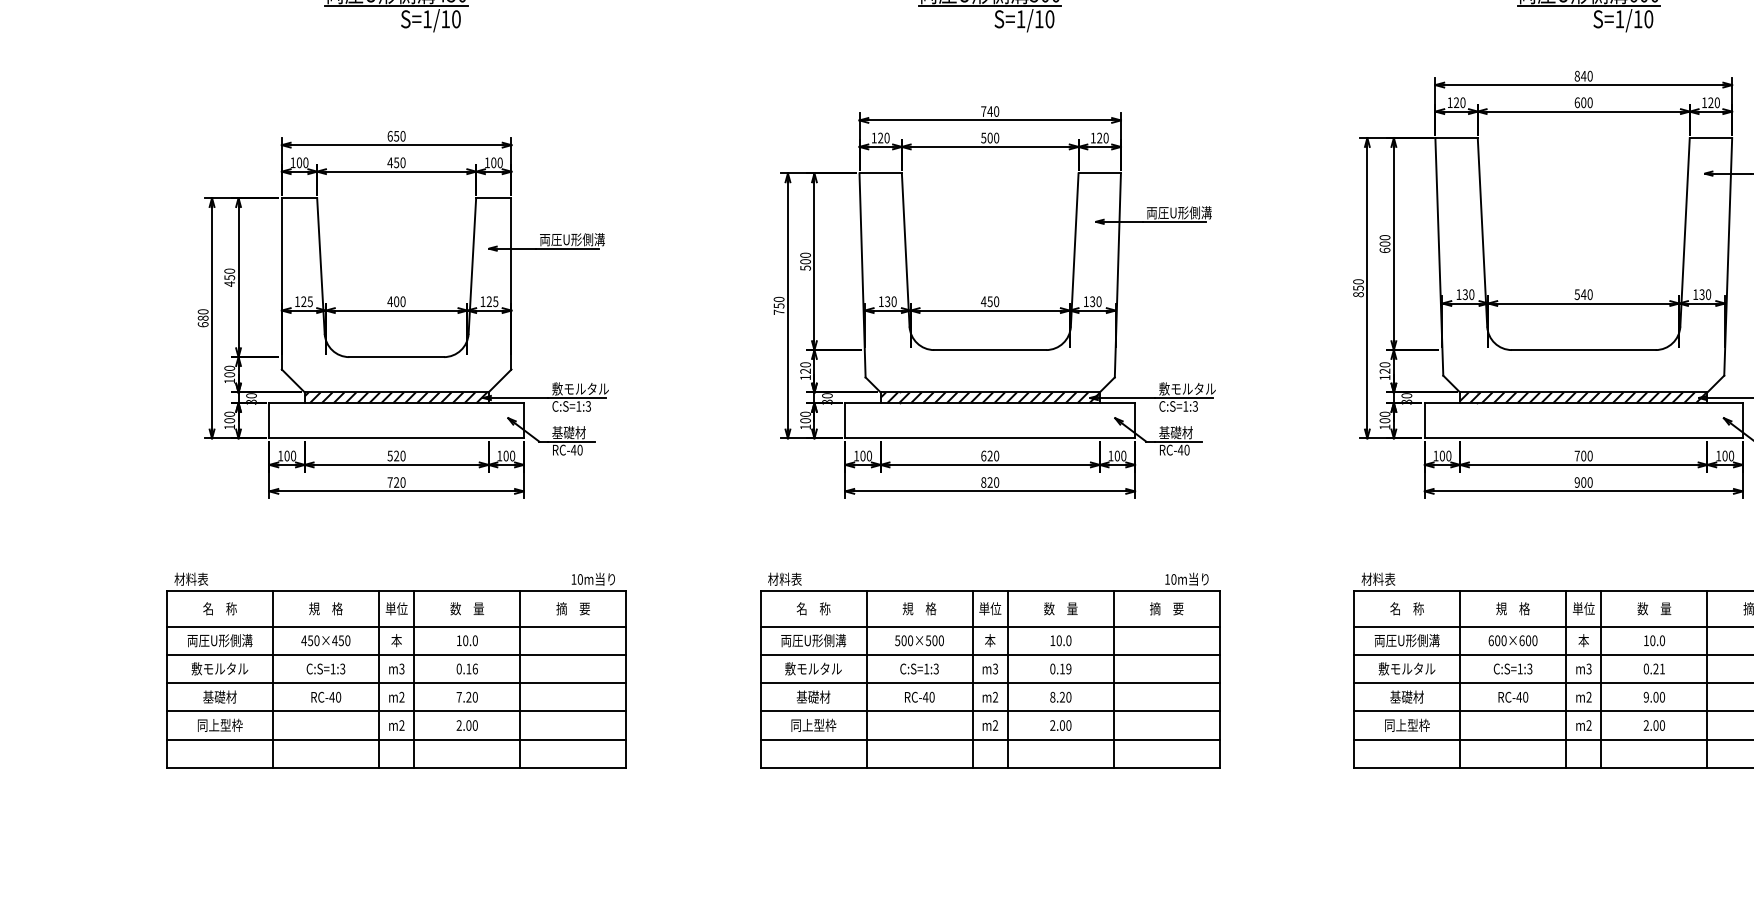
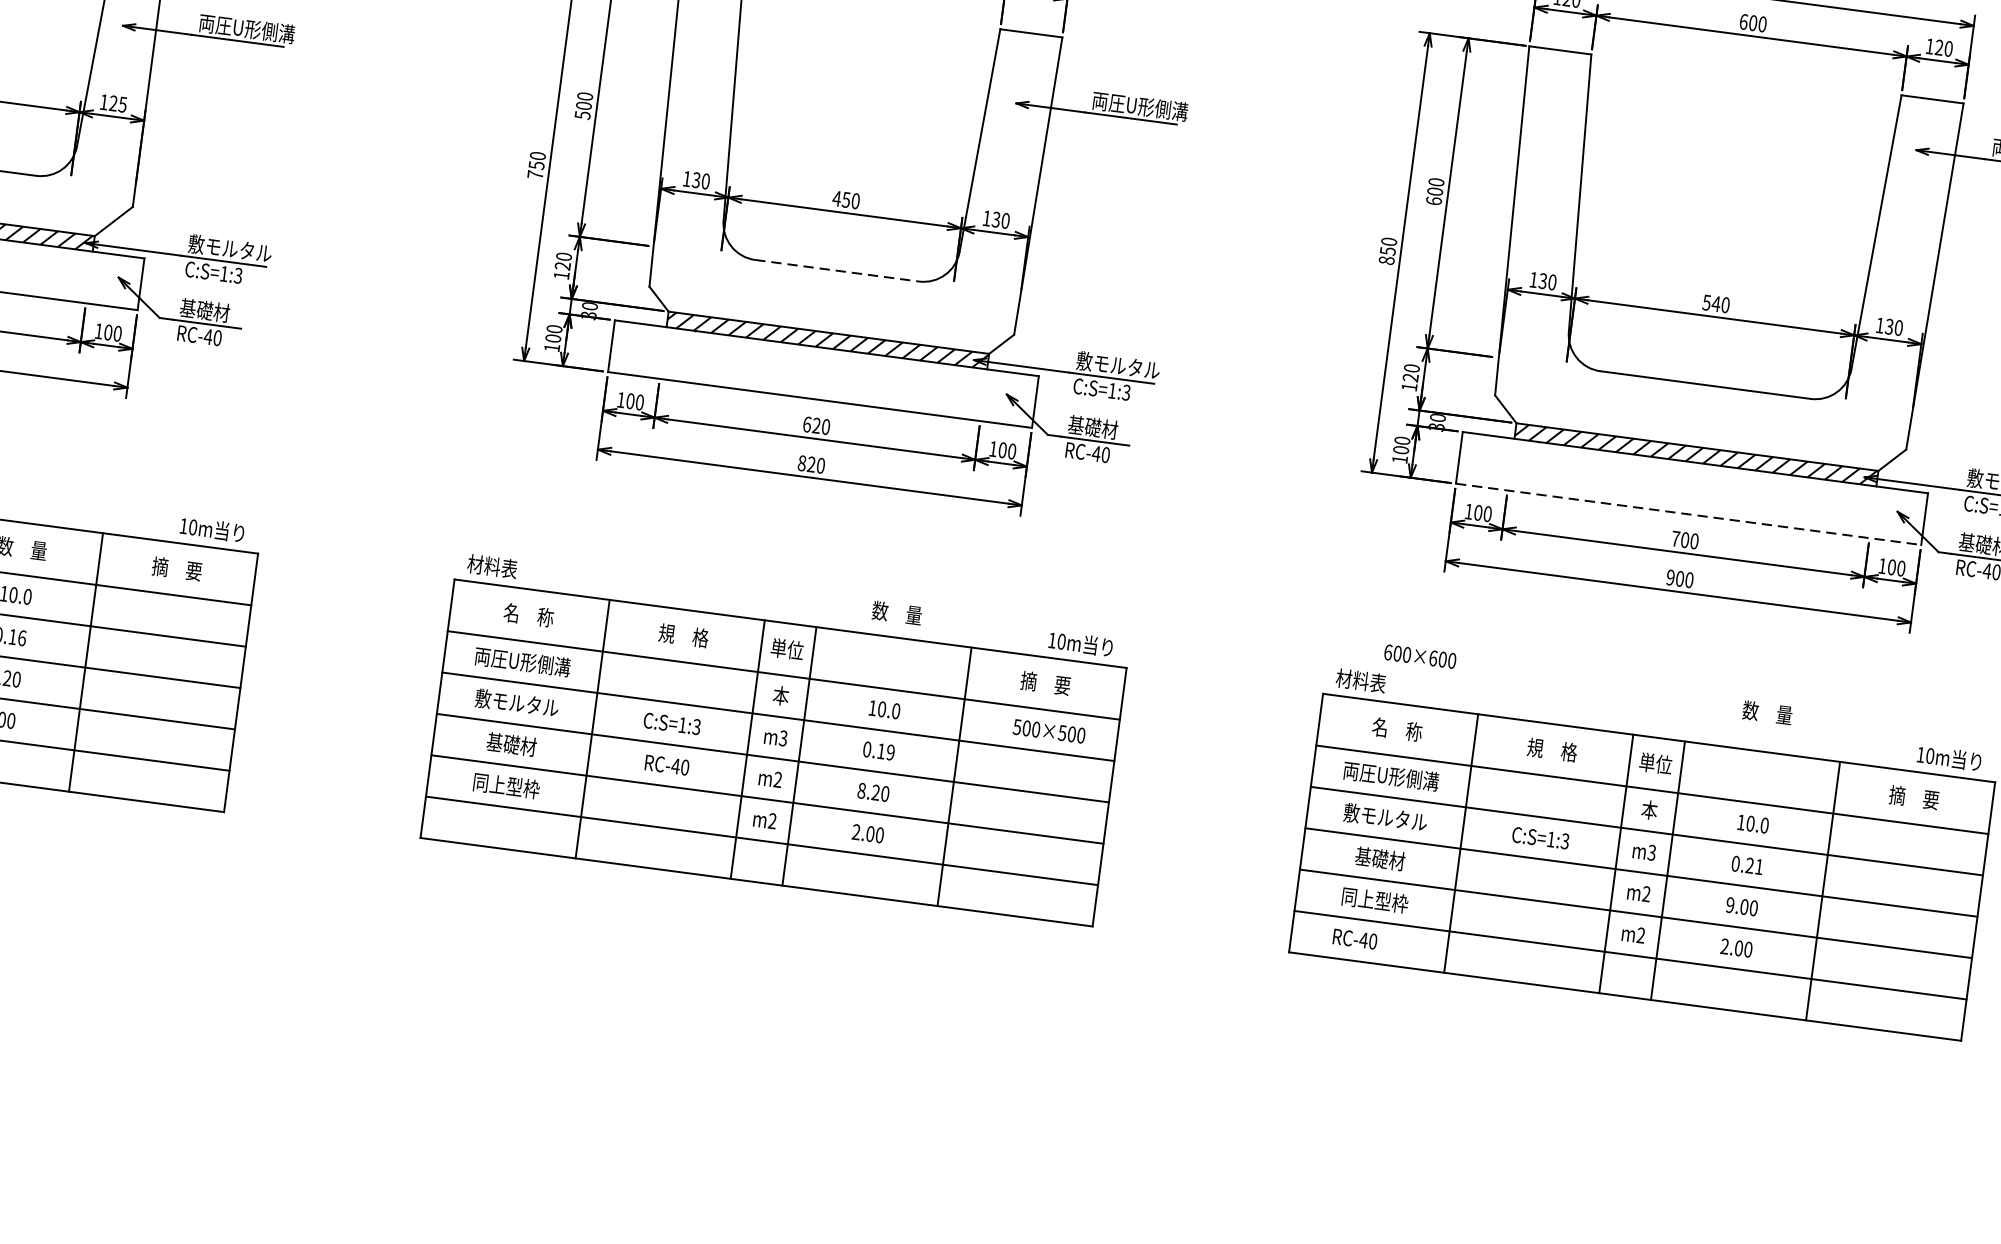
line: (990, 350) -> (837, 271), solid -> dashed
line: (1583, 438) -> (1688, 514), solid -> dashed
text: (1060, 608) -> (896, 612), moved
text: (1654, 608) -> (1767, 712), moved
text: (919, 640) -> (1049, 731), moved
text: (1512, 640) -> (1419, 656), moved
text: (1513, 696) -> (1355, 938), moved

